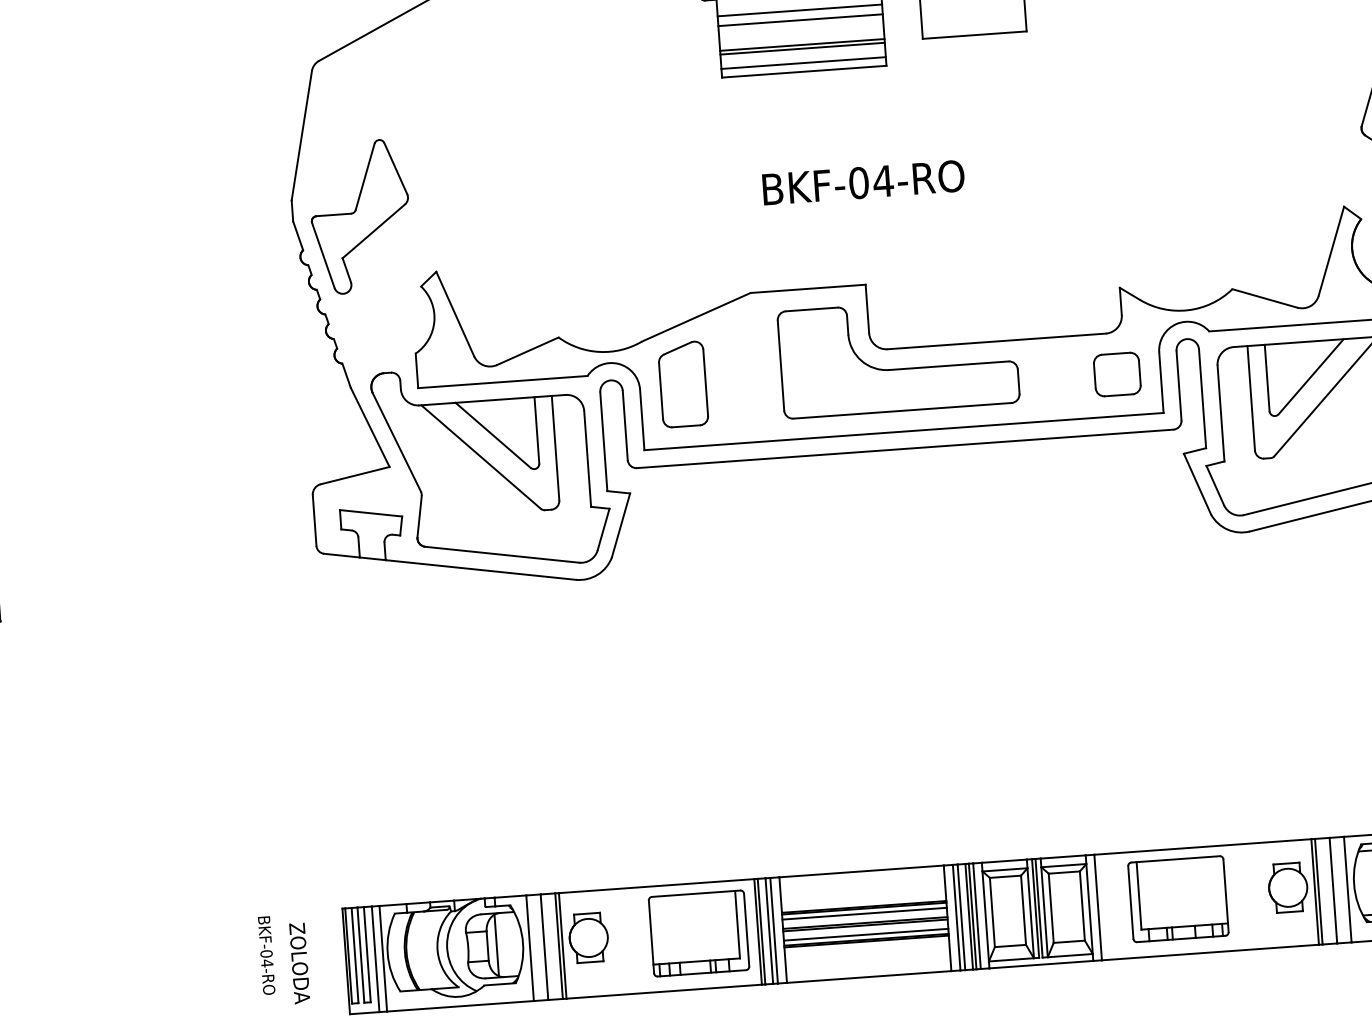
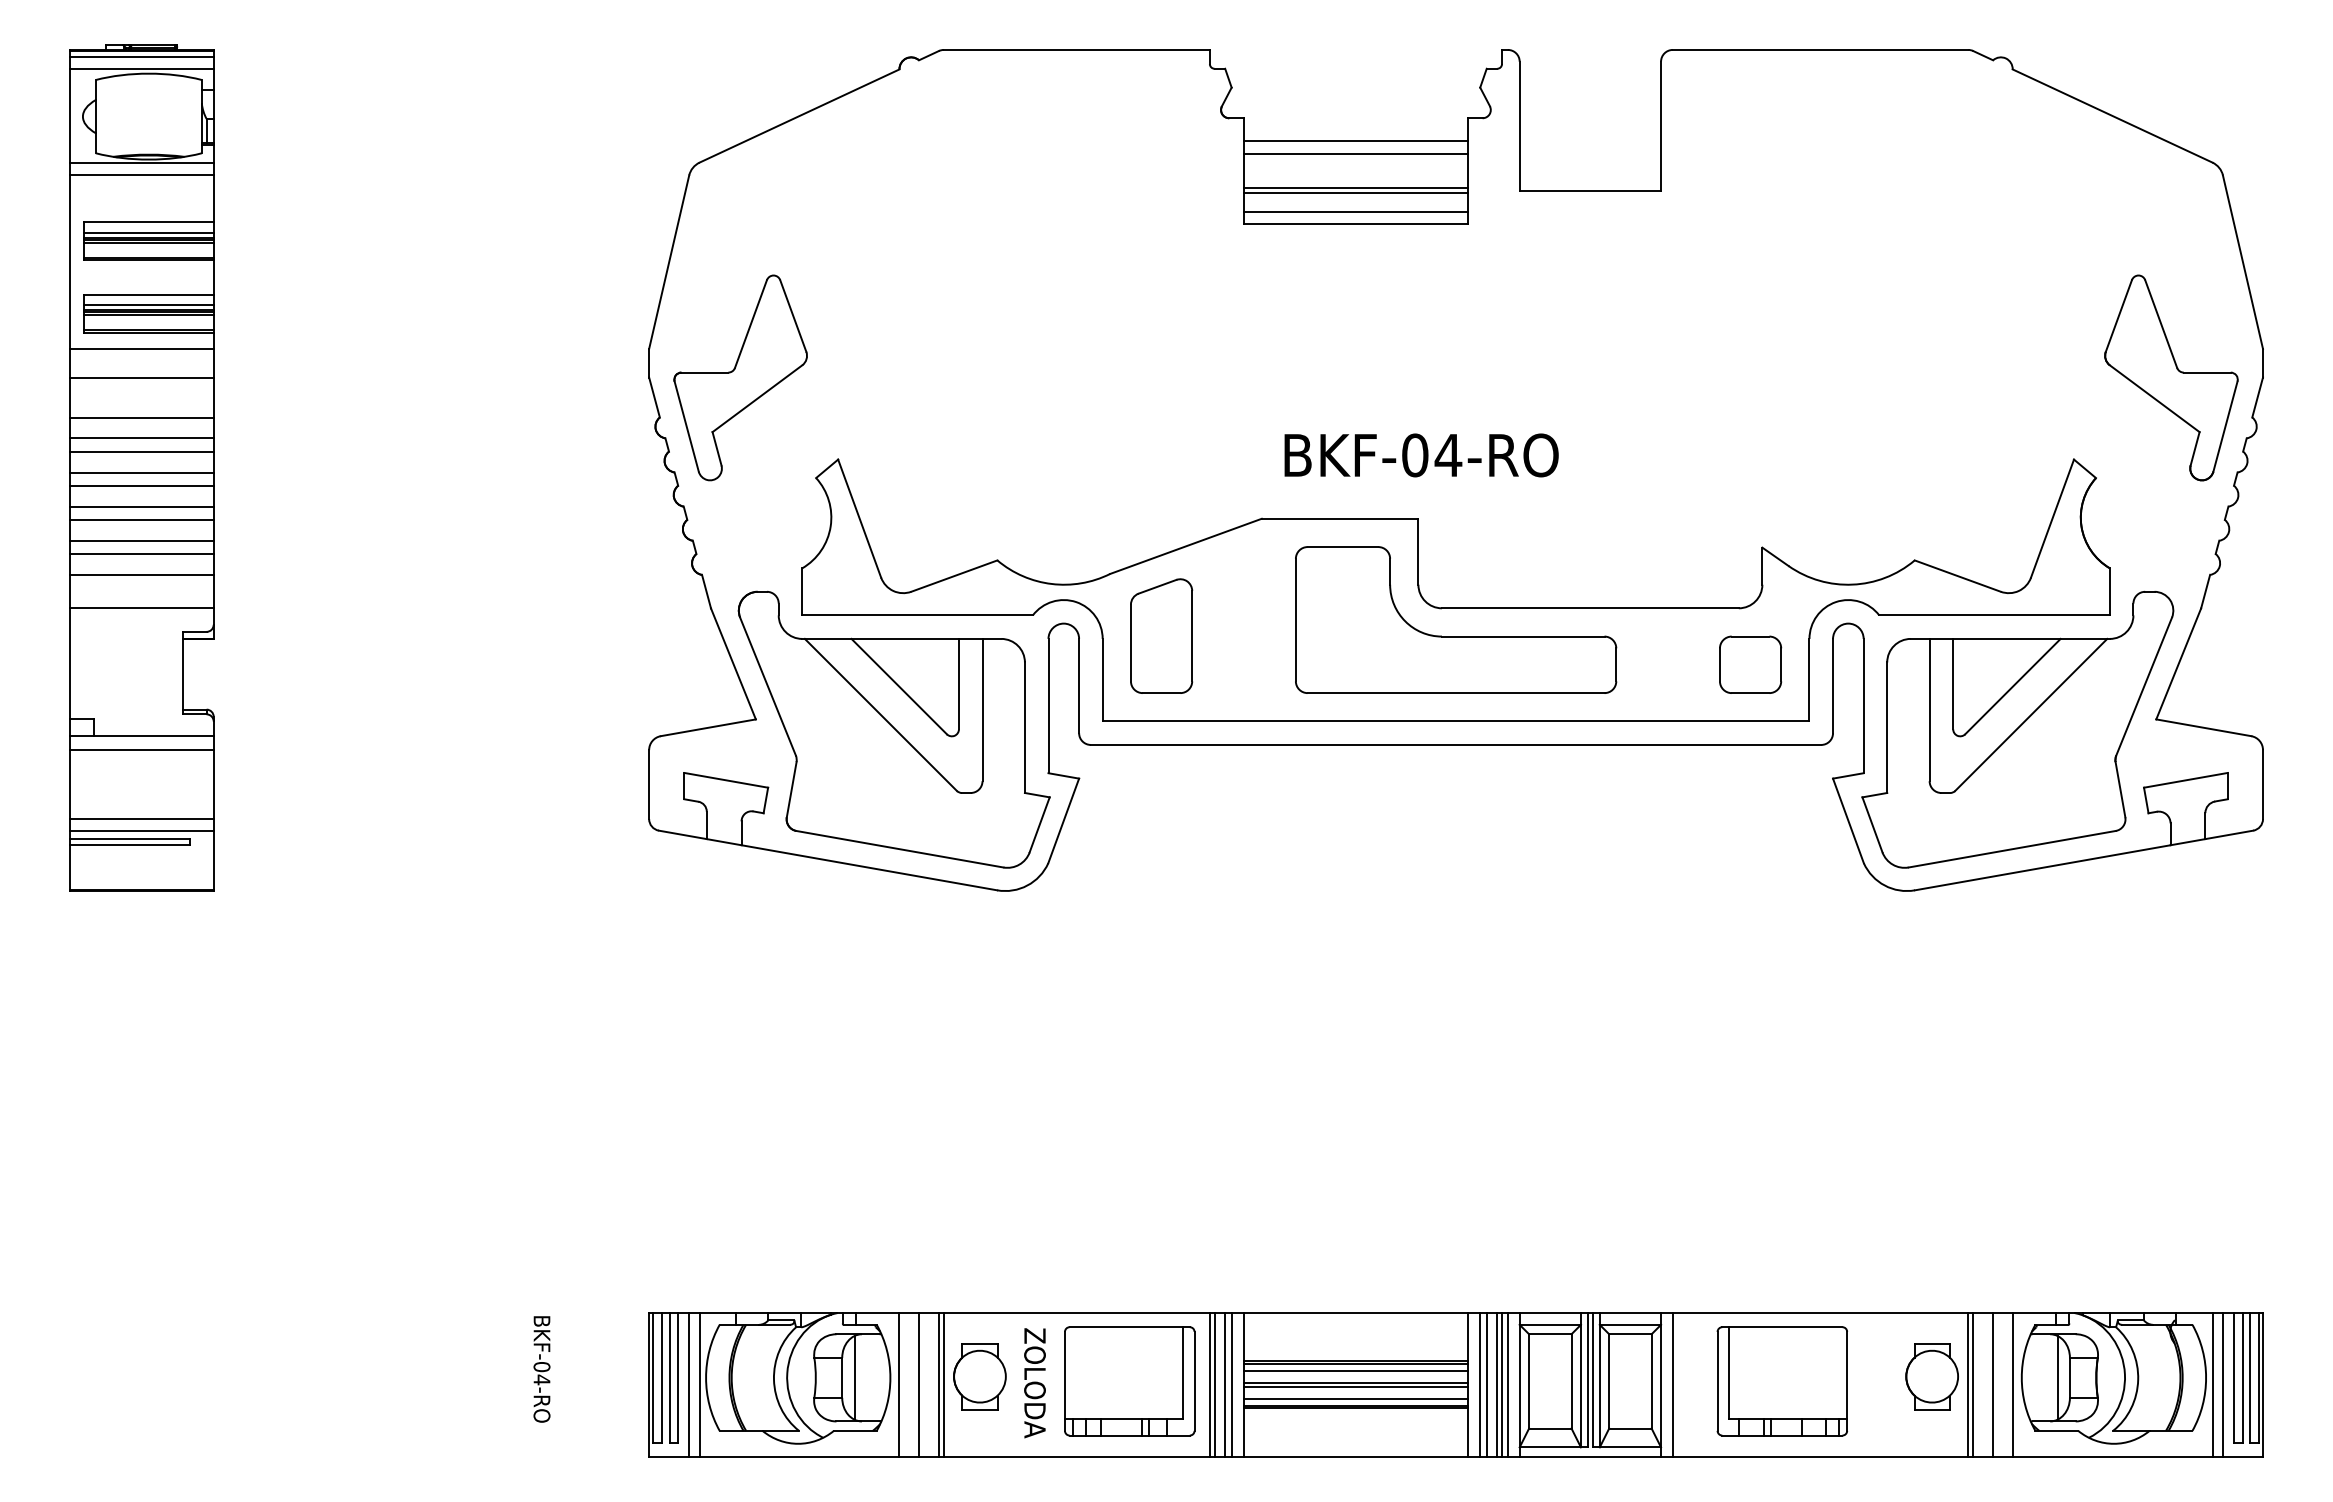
text: (863, 182) -> (1421, 455), moved
text: (299, 963) -> (1034, 1383), moved

